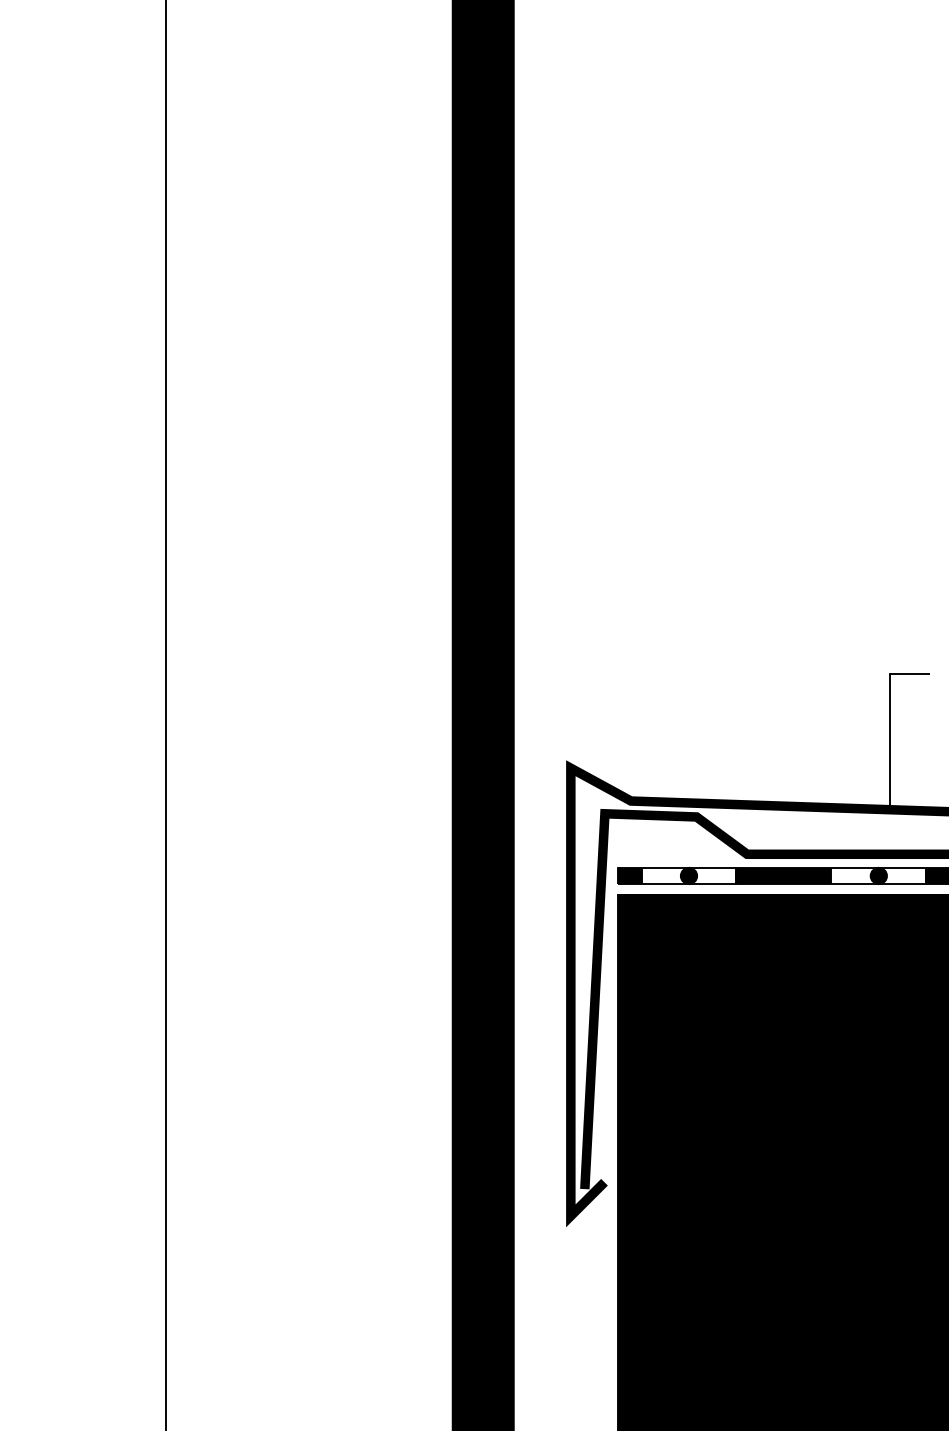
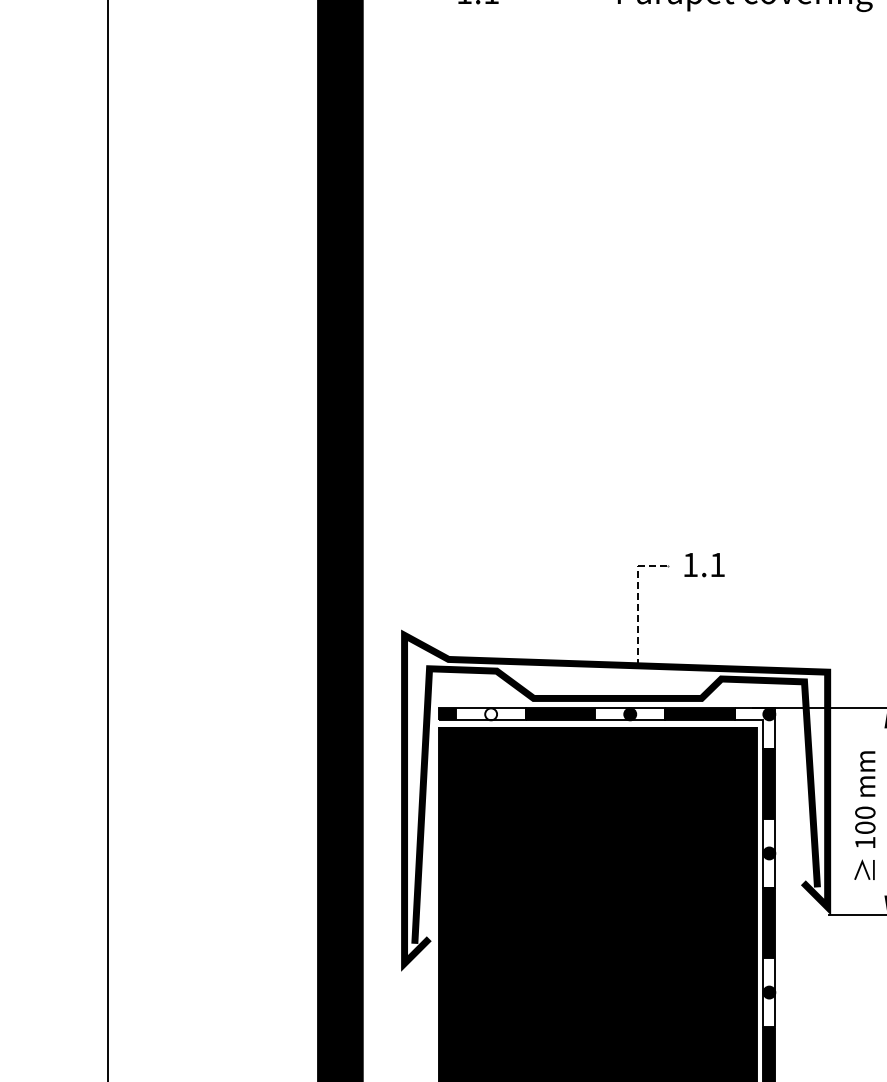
line: (890, 720) -> (638, 600), solid -> dashed
fill: (689, 876) -> (491, 714), removed

